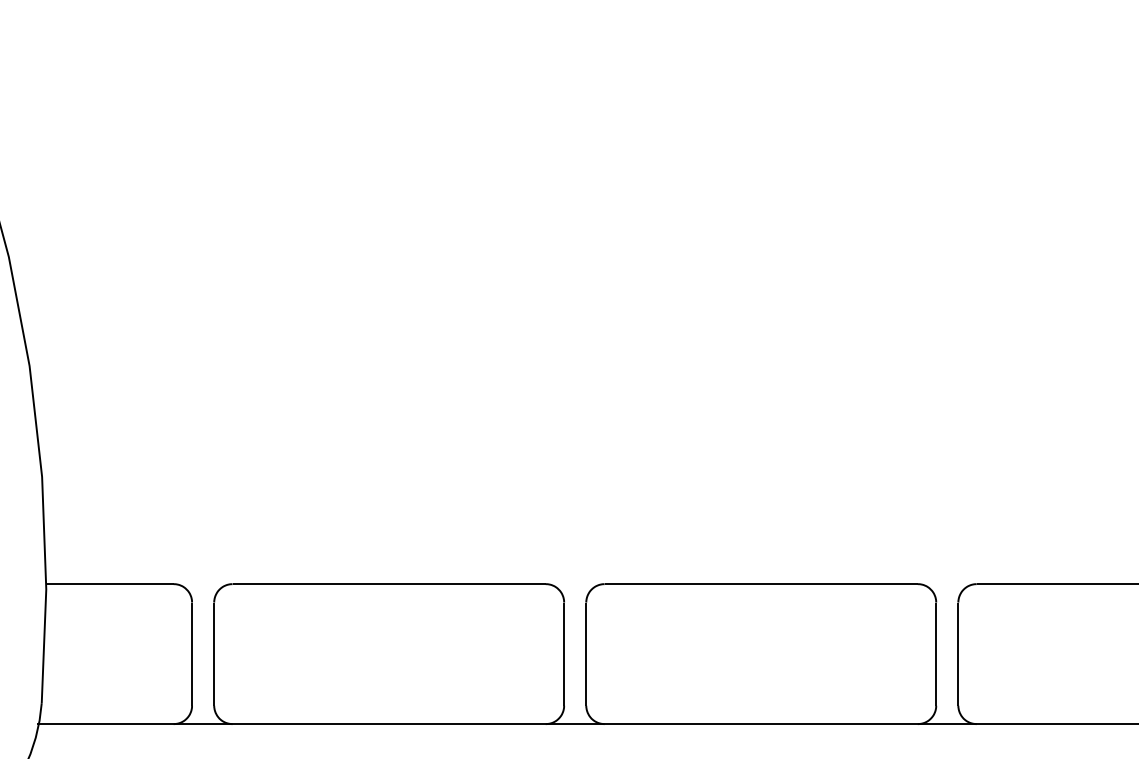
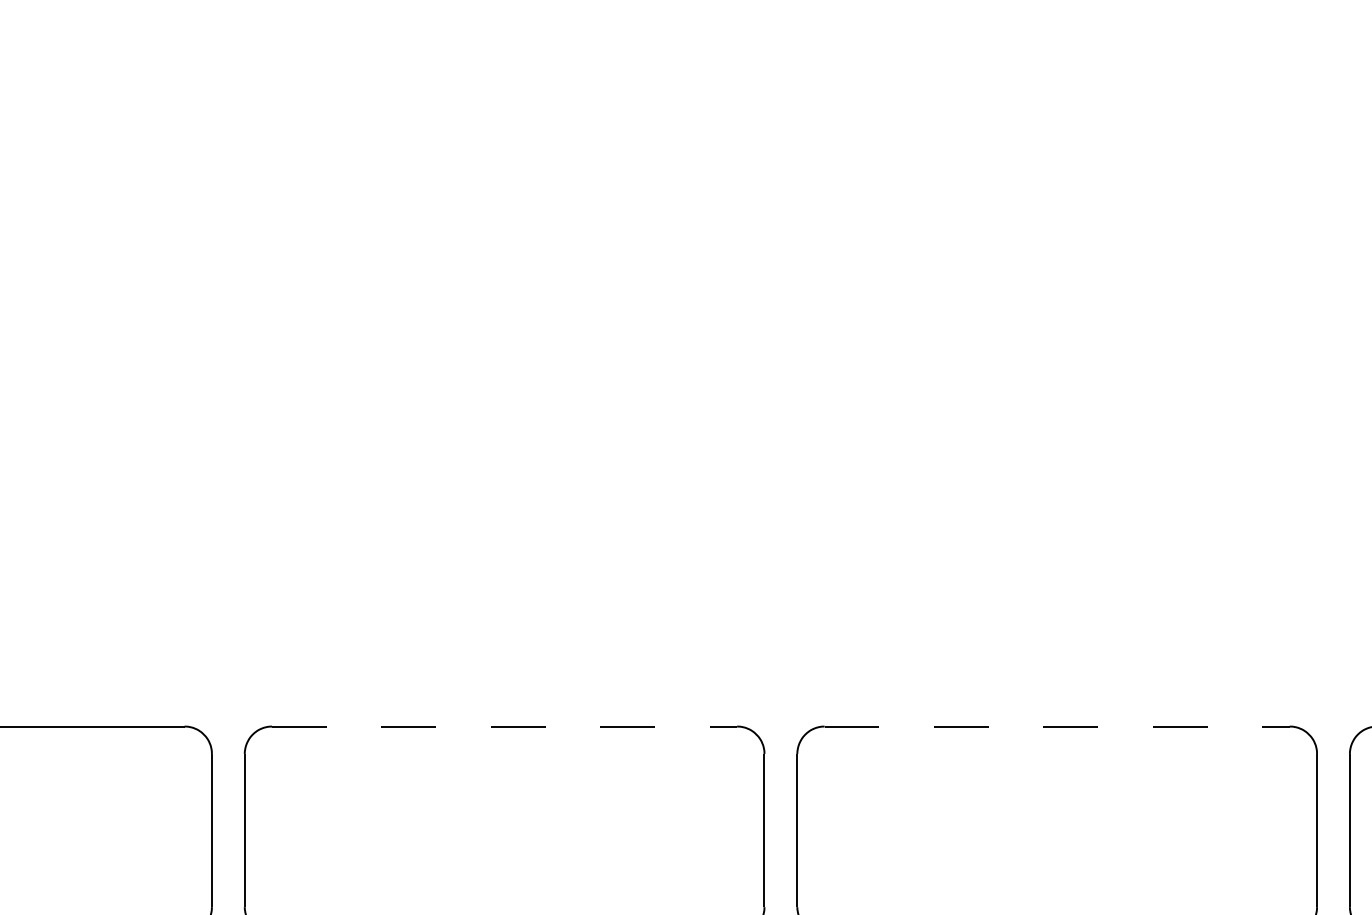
line: (389, 584) -> (505, 727), solid -> dashed
line: (761, 584) -> (1057, 727), solid -> dashed

